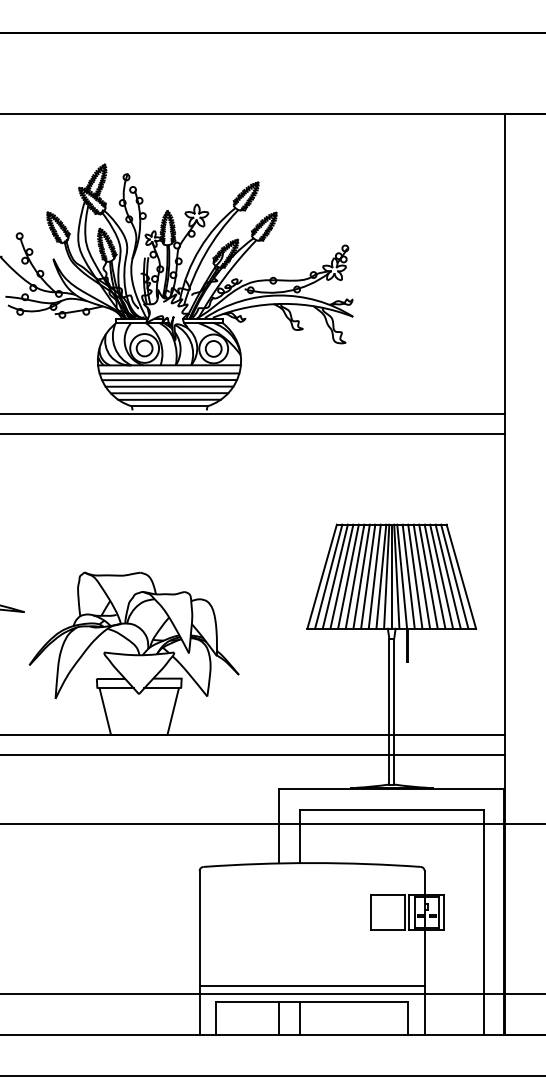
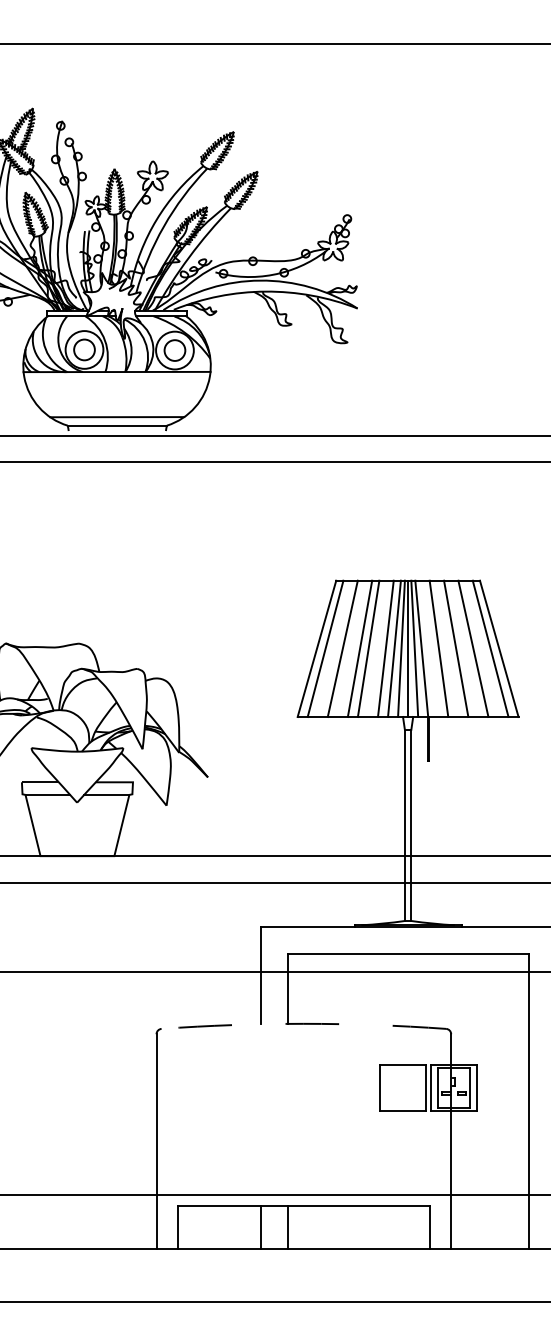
line: (169, 373) -> (117, 382), removed
line: (169, 380) -> (117, 391), removed
line: (169, 386) -> (117, 399), removed
line: (169, 393) -> (117, 408), removed
line: (334, 576) -> (333, 648), removed
line: (348, 576) -> (351, 648), removed
line: (368, 576) -> (377, 648), removed
line: (408, 576) -> (430, 648), removed
line: (421, 576) -> (447, 648), removed
line: (434, 576) -> (464, 648), removed
line: (447, 576) -> (481, 648), removed
arc: (312, 863) -> (304, 1024), solid -> dashed
line: (311, 985) -> (303, 1184), removed

